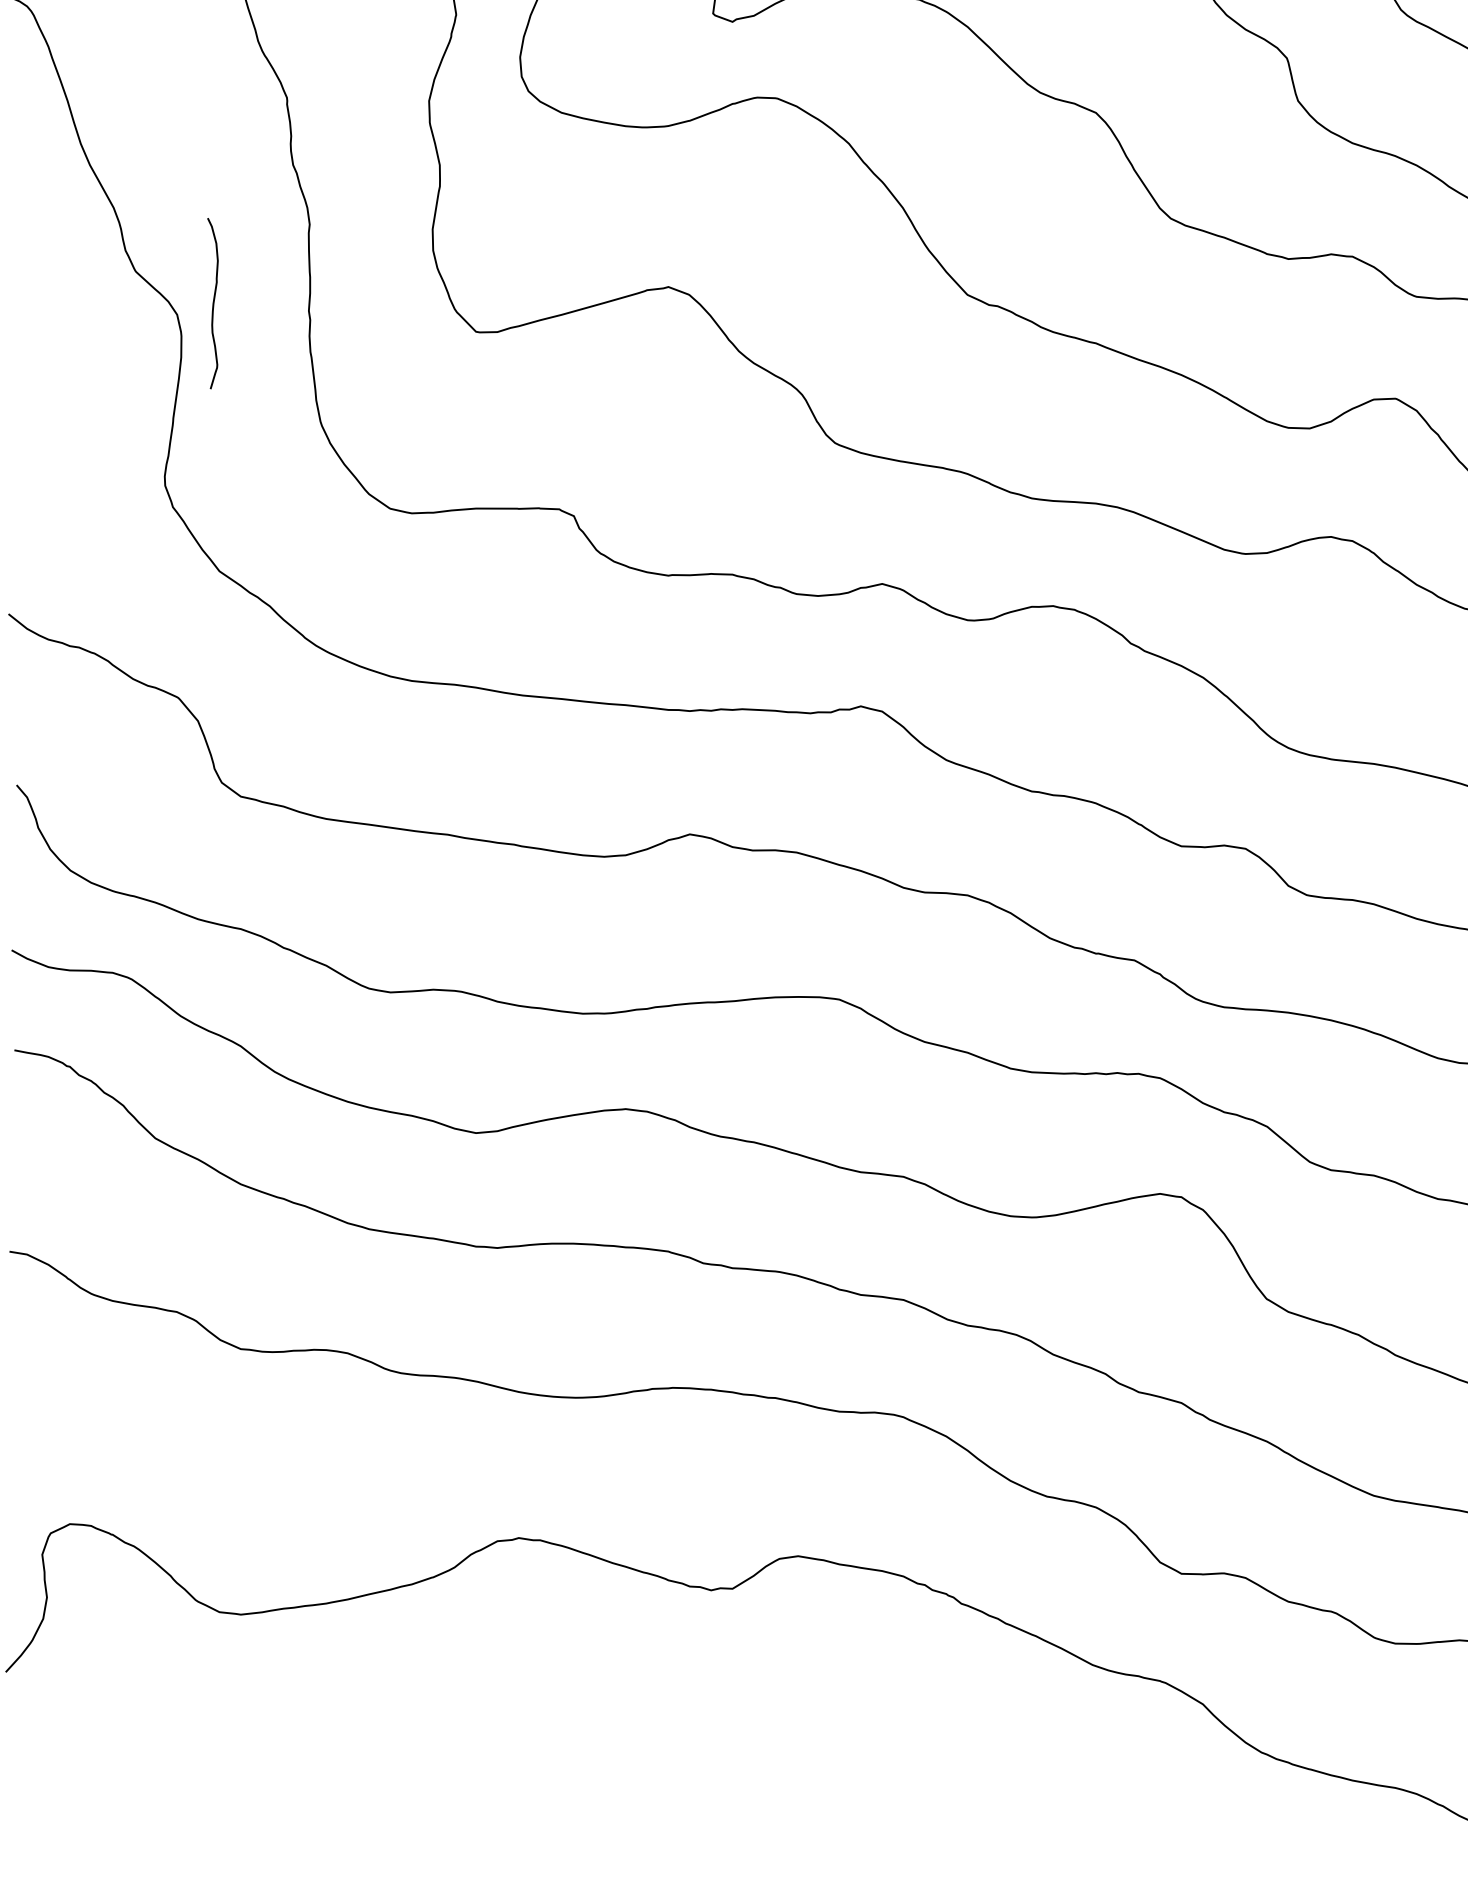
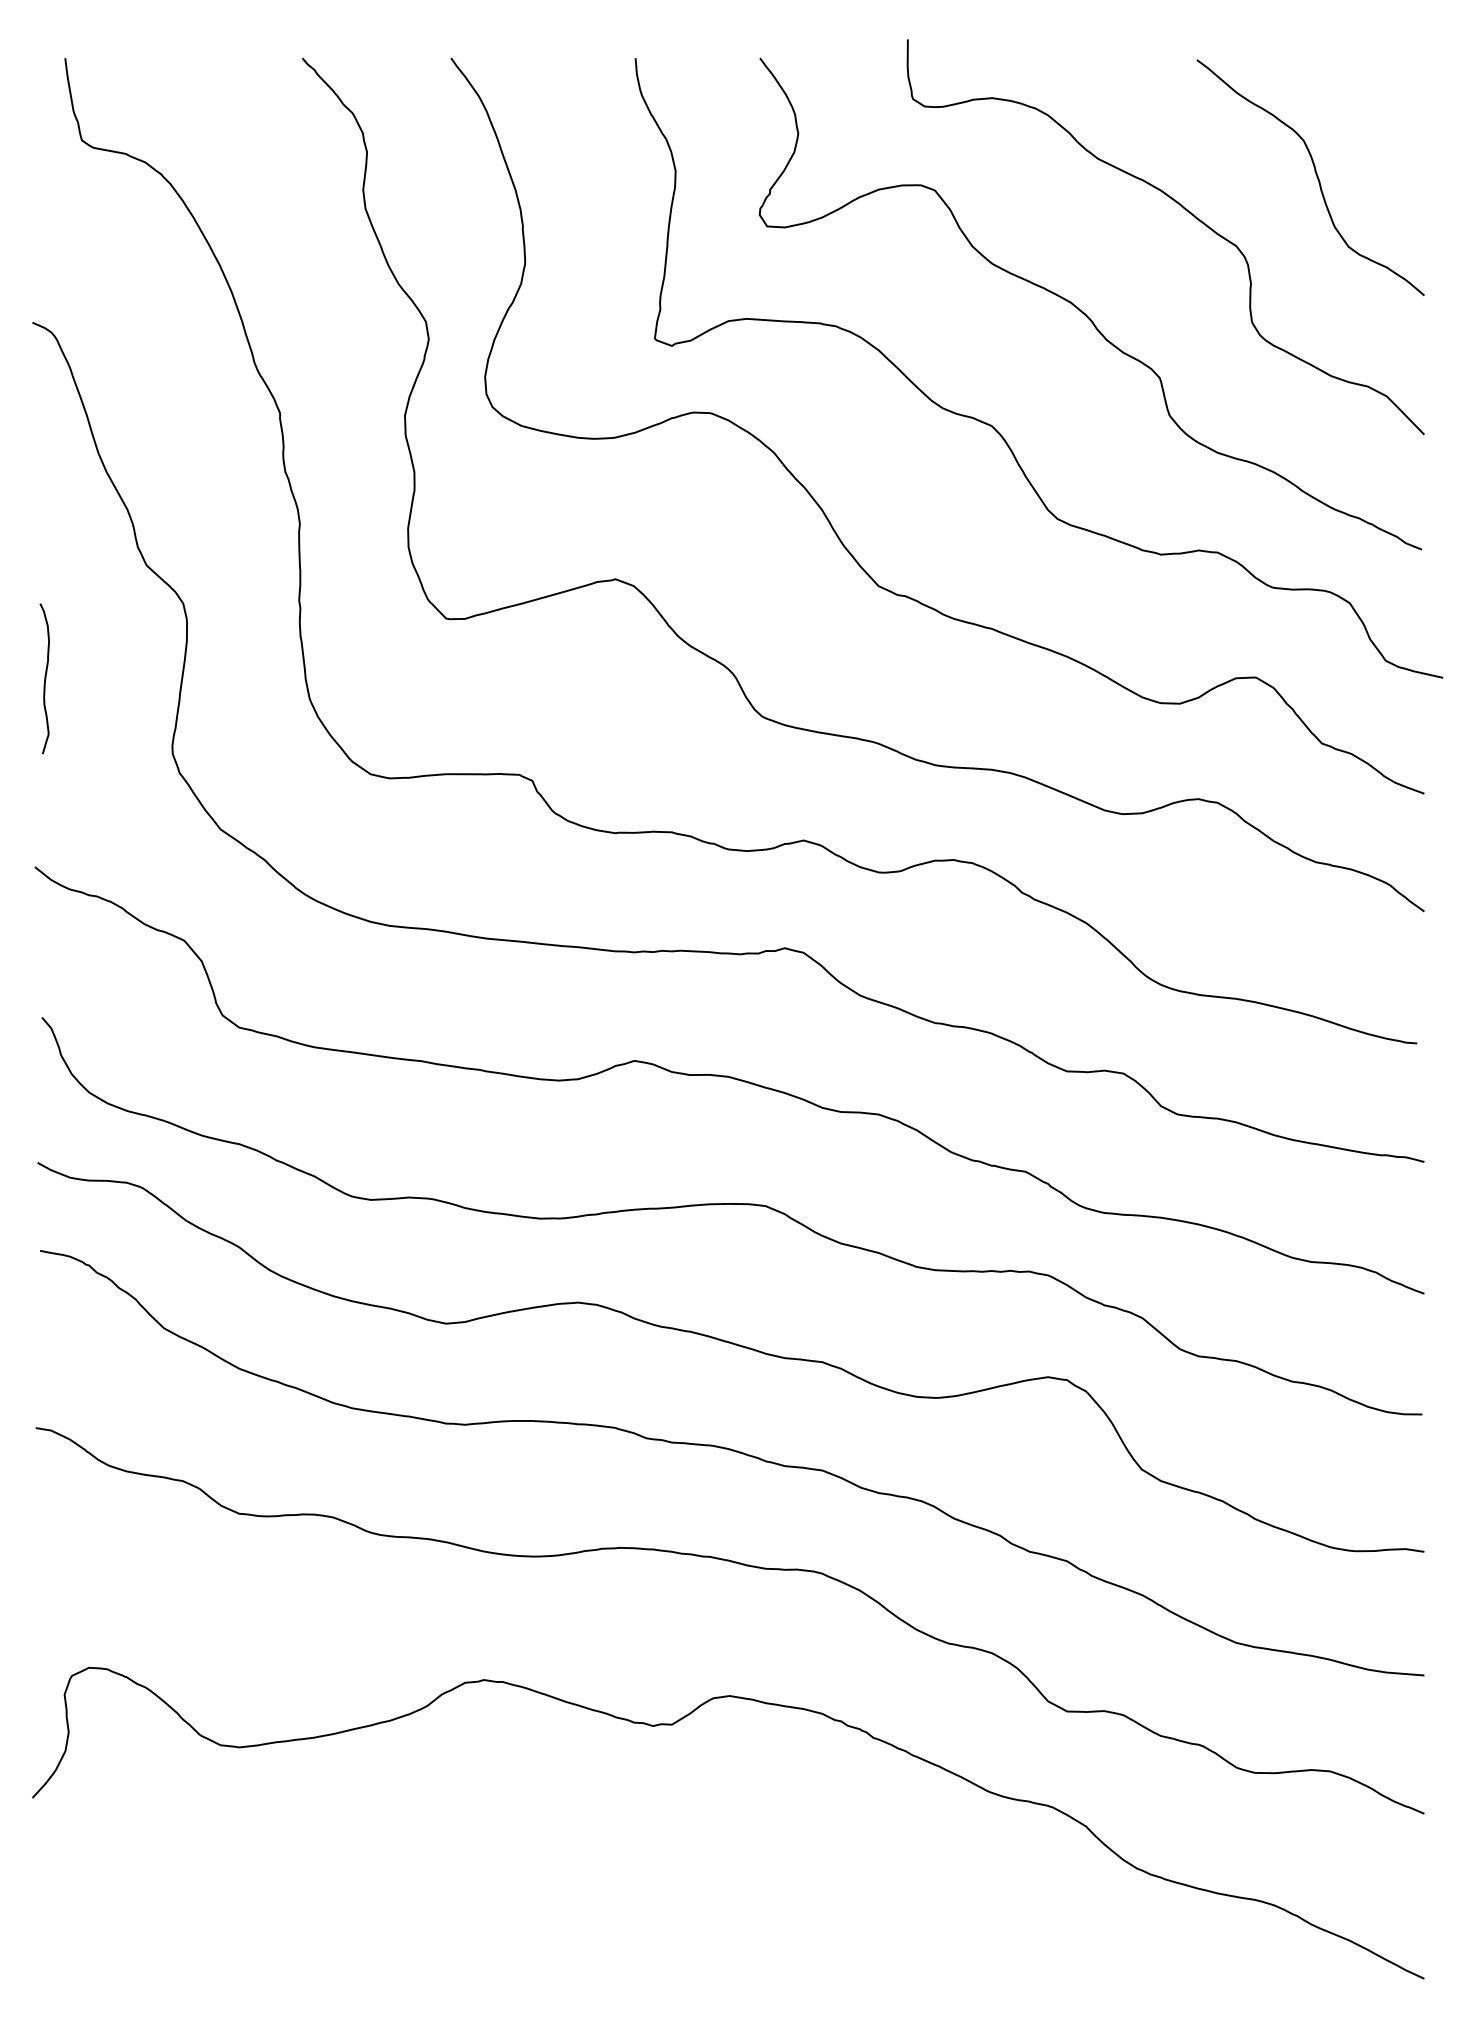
curve: (212, 303) -> (44, 678), moved

